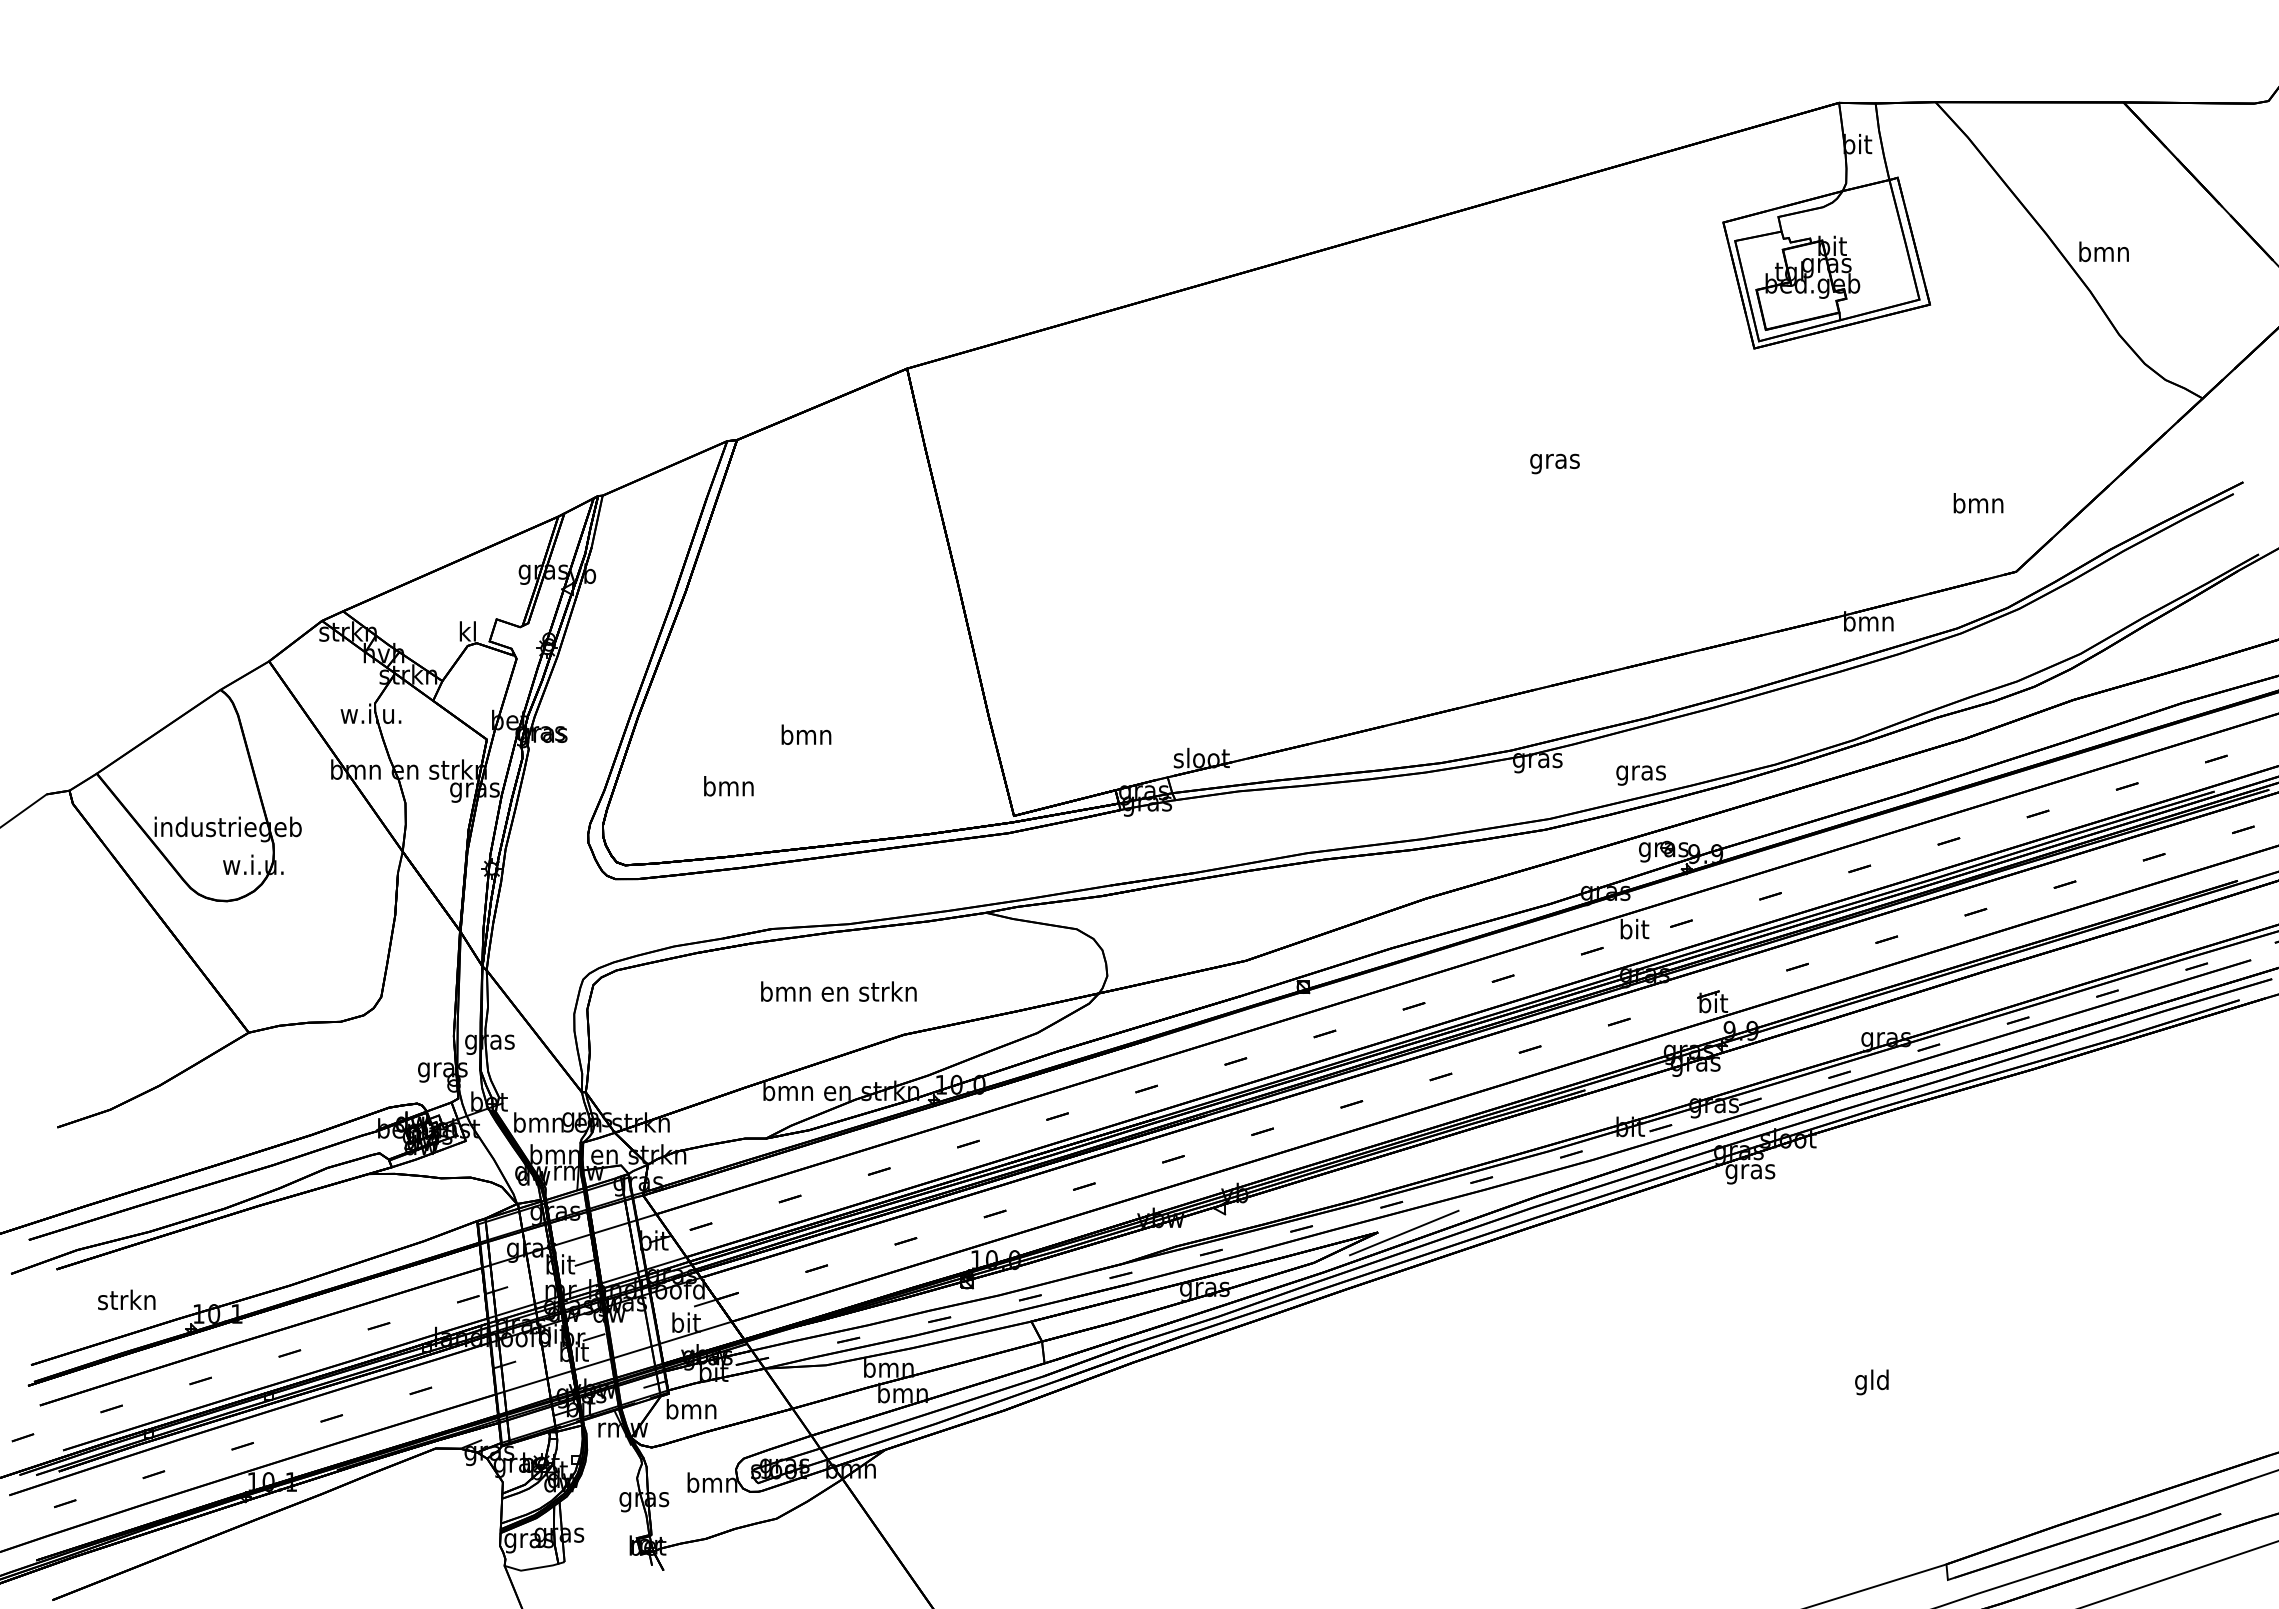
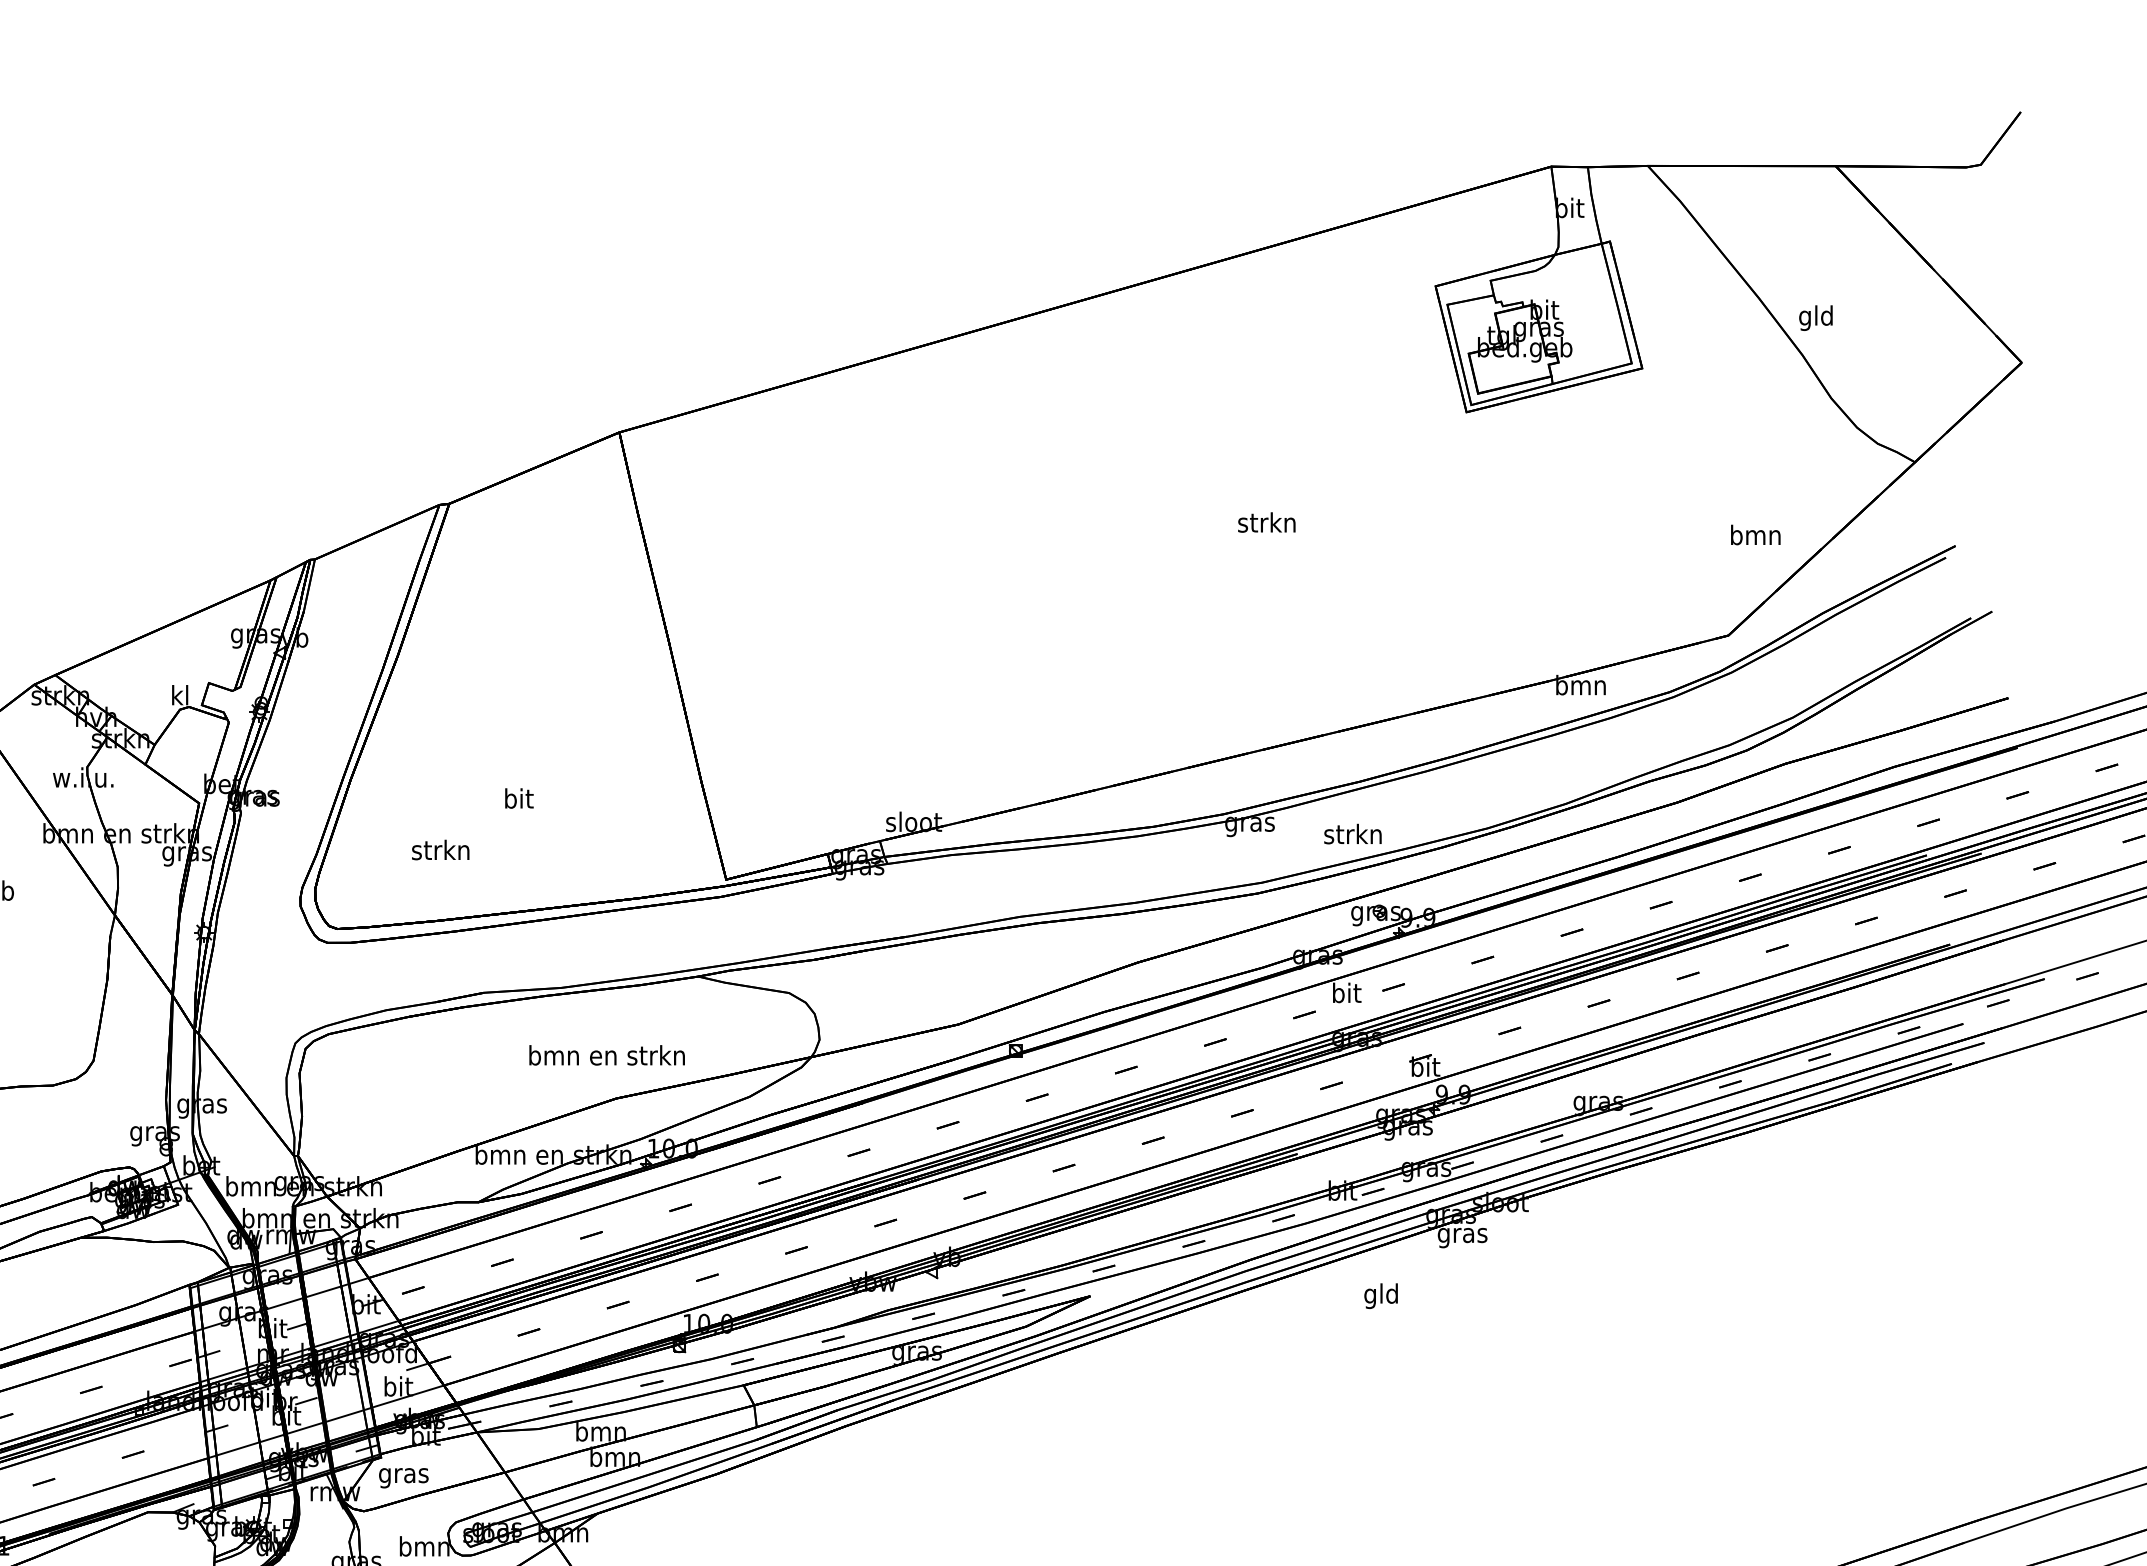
text: (2103, 254) -> (1815, 318), bmn -> gld
text: (1554, 461) -> (1266, 525), gras -> strkn
text: (1978, 503) -> (1755, 535), moved
text: (806, 734) -> (518, 798), bmn -> bit
text: (1640, 772) -> (1352, 836), gras -> strkn
text: (728, 786) -> (440, 850), bmn -> strkn
text: (838, 991) -> (606, 1055), moved
line: (1404, 1232) -> (1116, 1296), removed
text: (1871, 1382) -> (1380, 1296), moved
text: (691, 1411) -> (403, 1475), bmn -> gras

